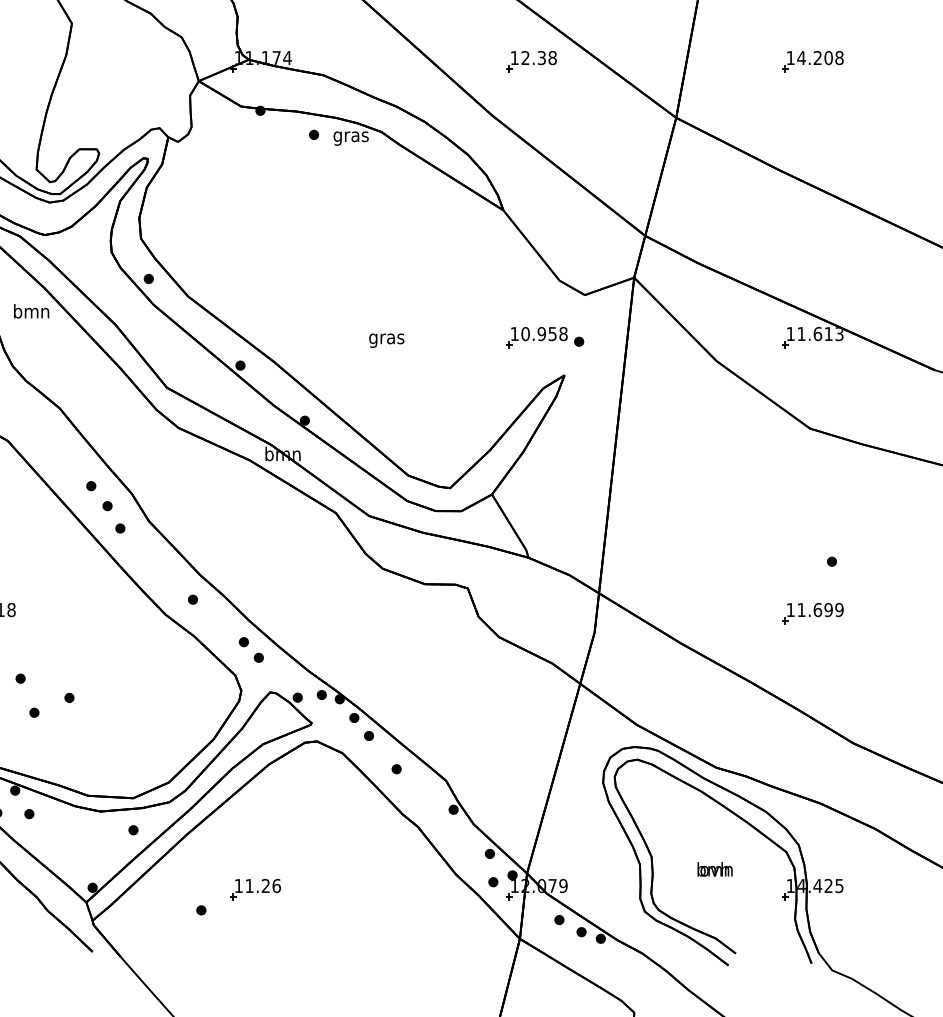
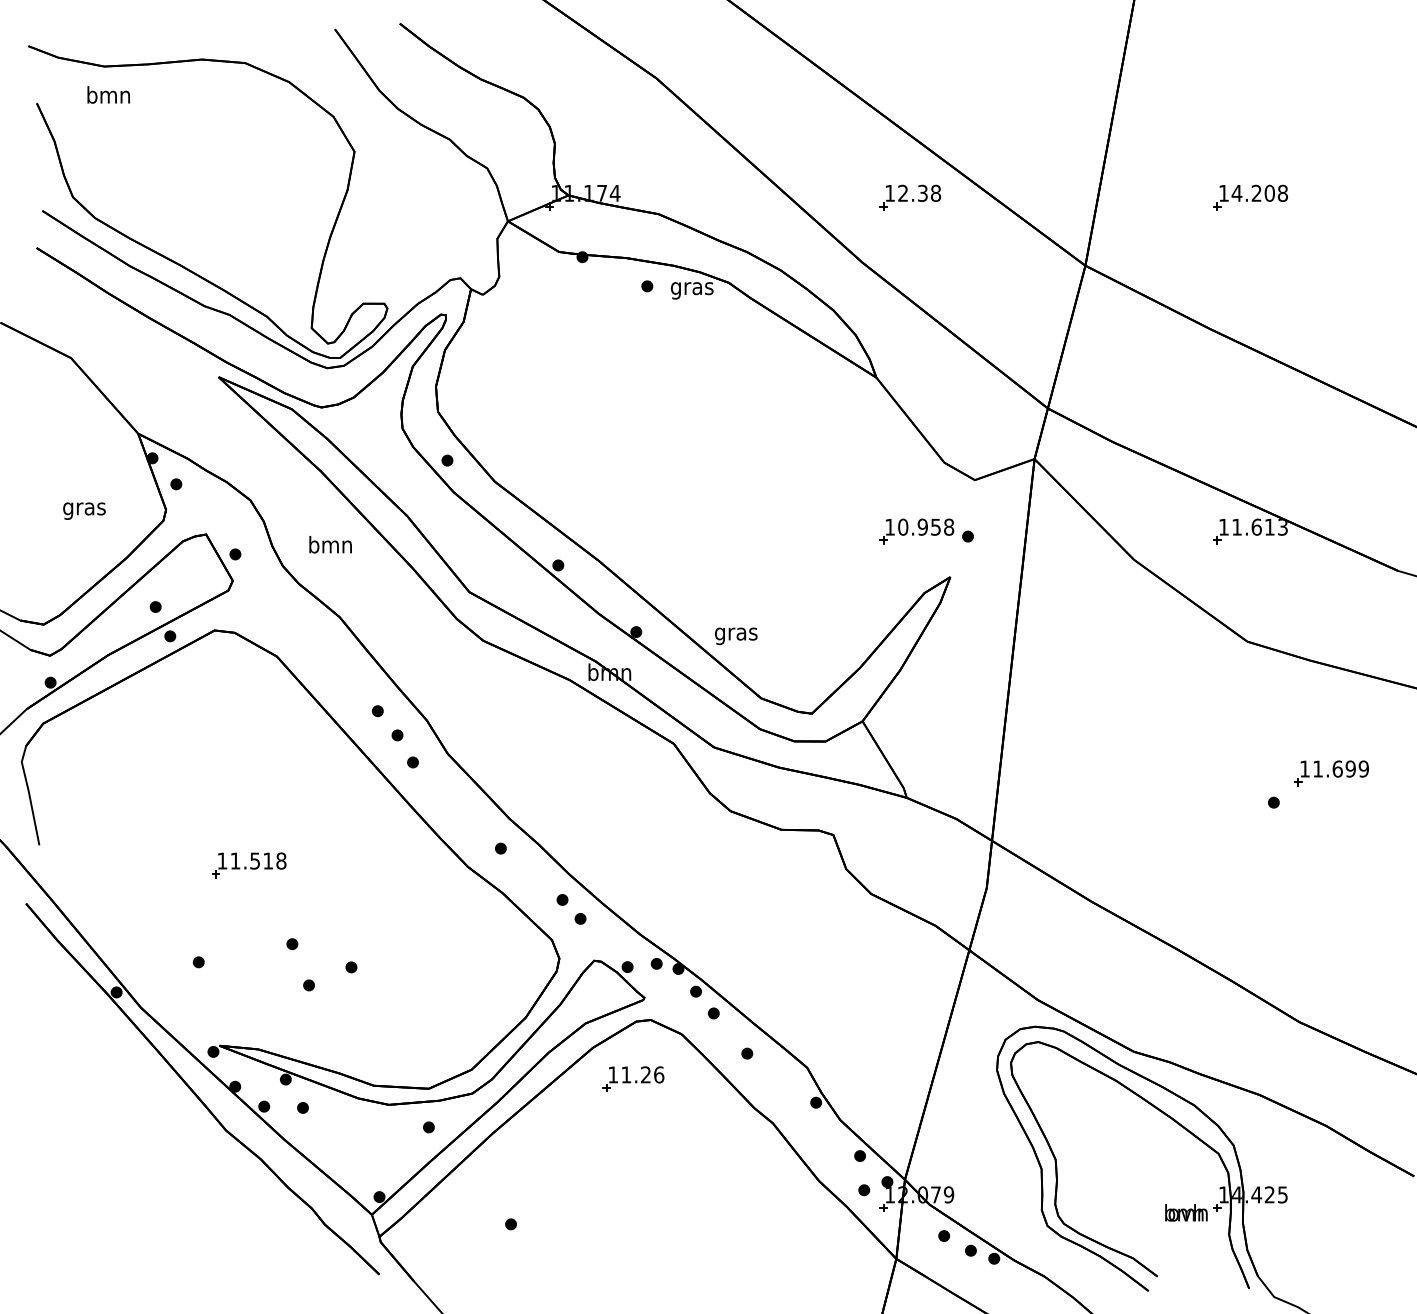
text: (31, 311) -> (330, 544), moved
text: (386, 340) -> (736, 636), moved
part: (812, 613) -> (1331, 773), moved
text: (715, 869) -> (1186, 1212), moved
part: (255, 888) -> (633, 1078), moved

